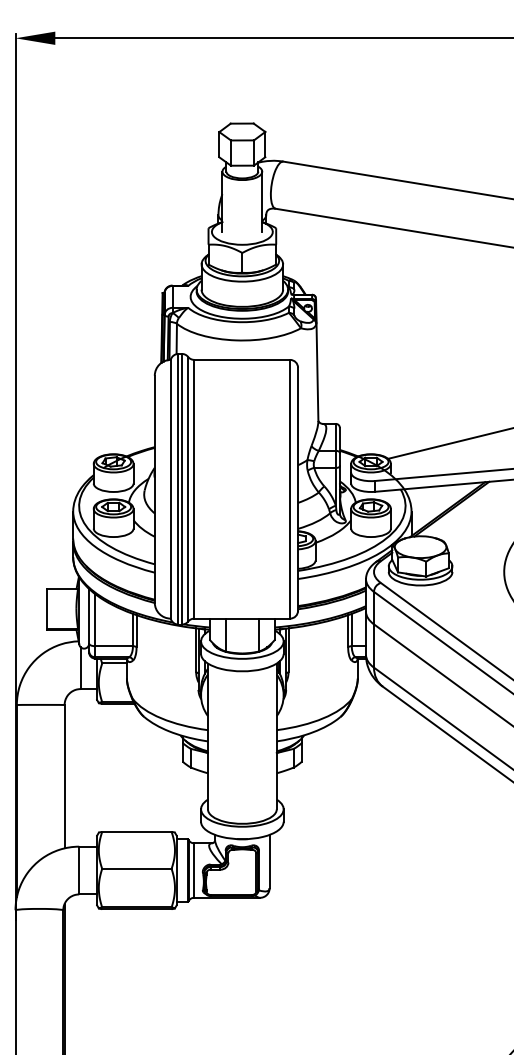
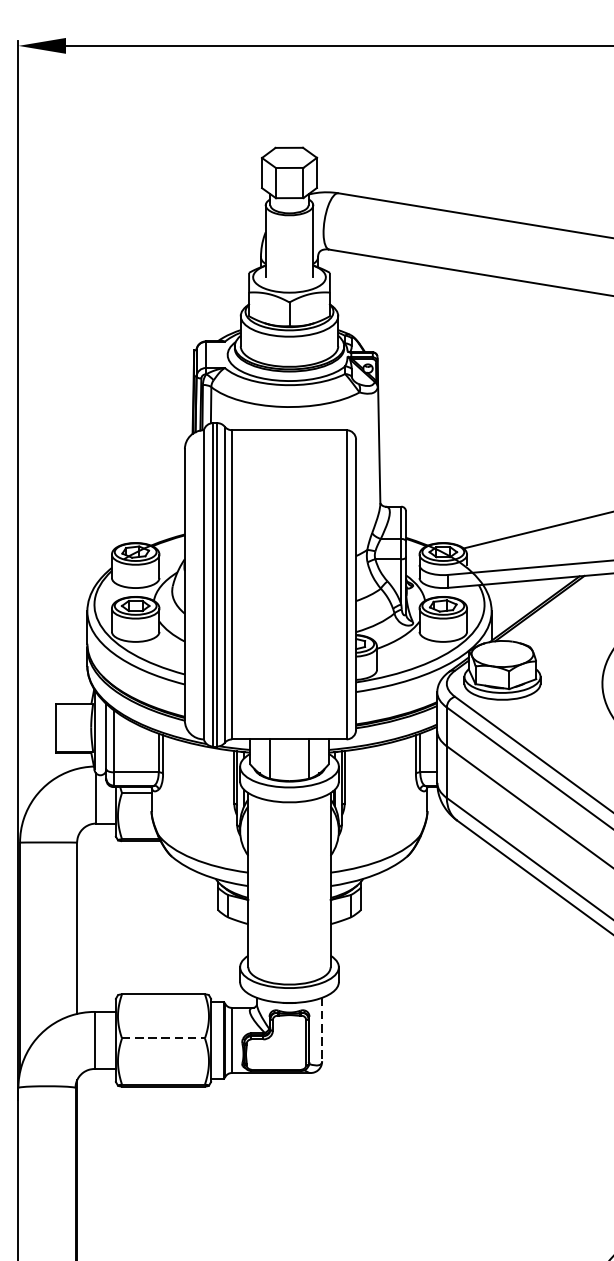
line: (269, 861) -> (321, 1029), solid -> dashed
line: (136, 868) -> (163, 1037), solid -> dashed

